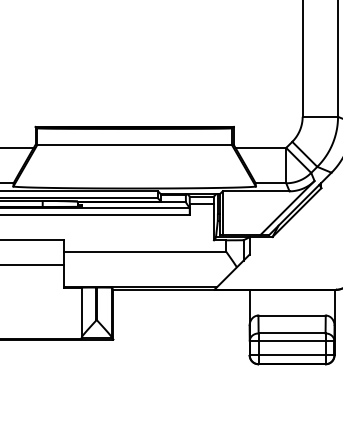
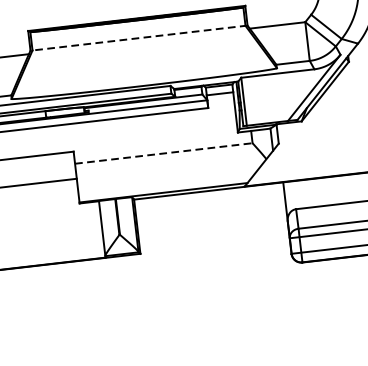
line: (134, 144) -> (138, 37), solid -> dashed
line: (145, 251) -> (164, 153), solid -> dashed

